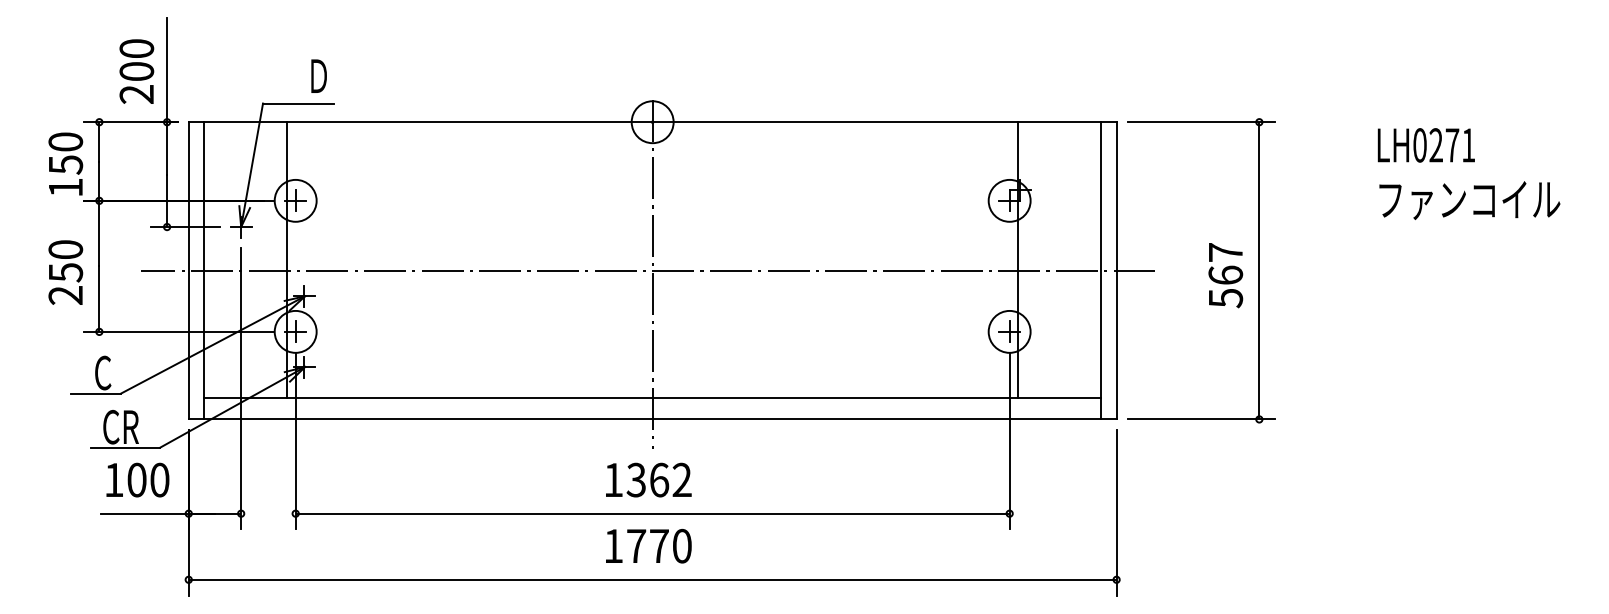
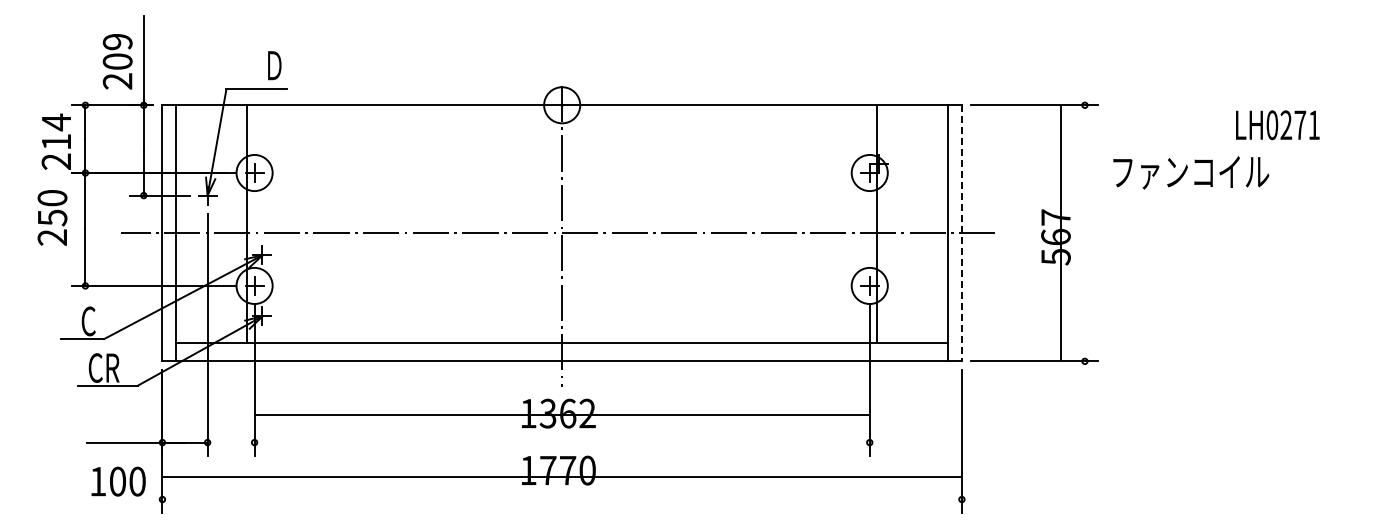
text: (136, 48) -> (117, 41), 200 -> 209
text: (1426, 145) -> (1277, 125), moved
text: (65, 164) -> (56, 141), 150 -> 214
text: (1470, 200) -> (1191, 172), moved
line: (1116, 271) -> (961, 233), solid -> dashed
line: (1258, 271) -> (1060, 233), moved
text: (65, 272) -> (52, 217), moved
text: (137, 479) -> (118, 481), moved
line: (651, 513) -> (561, 414), moved
line: (653, 579) -> (562, 476), moved

